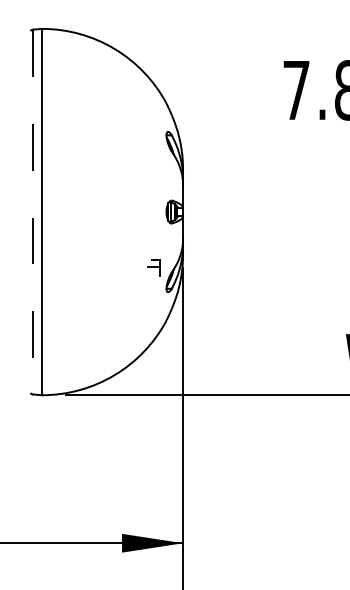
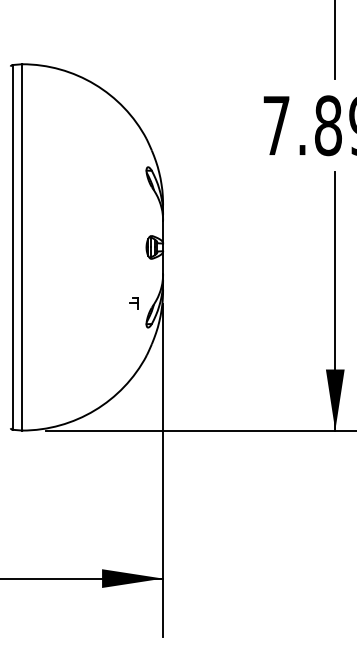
line: (32, 212) -> (12, 247), dashed -> solid
part: (153, 268) -> (133, 303), size x0.71

